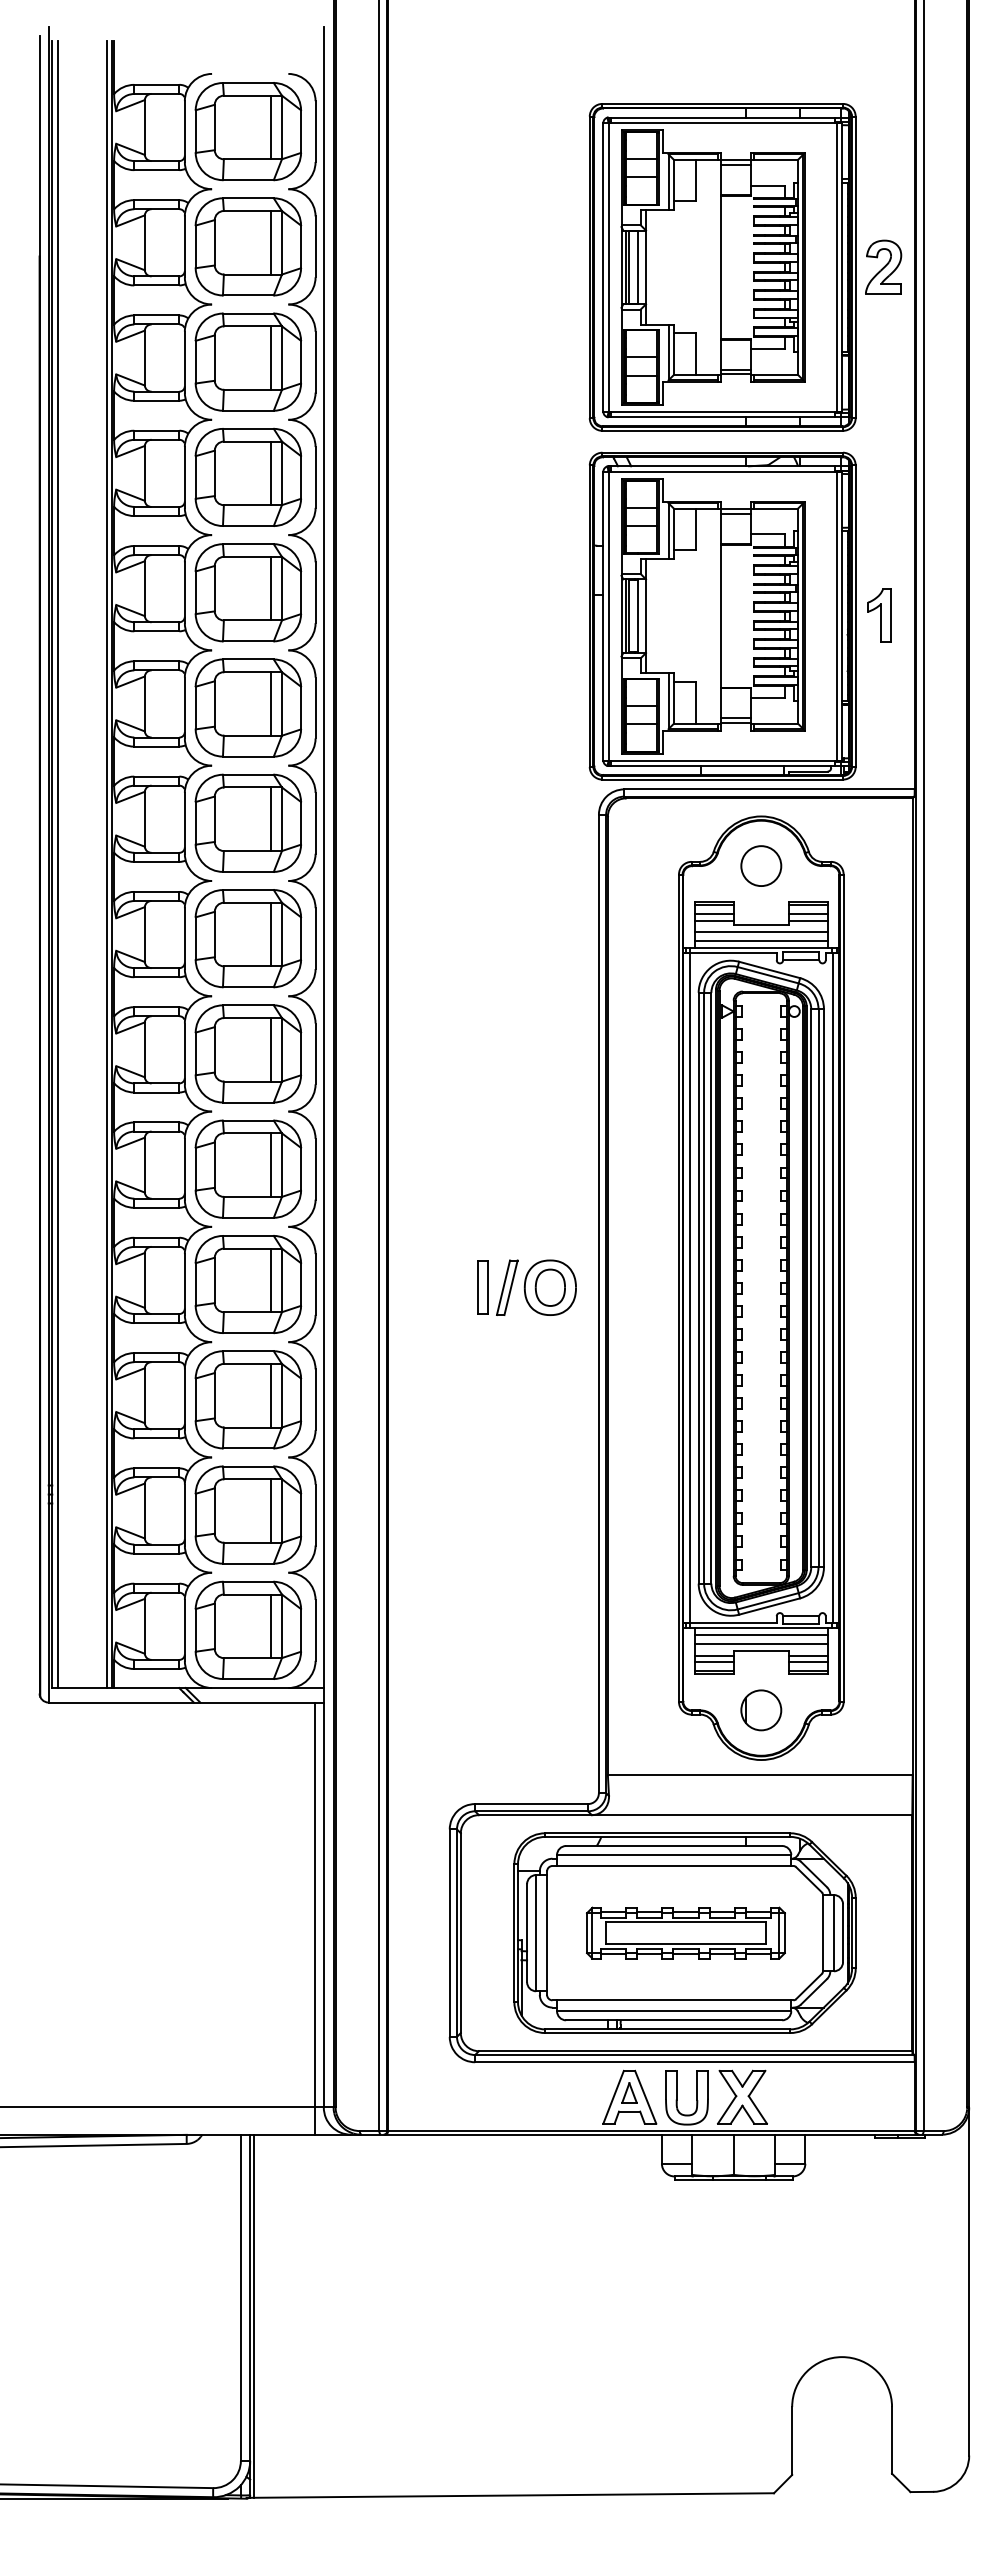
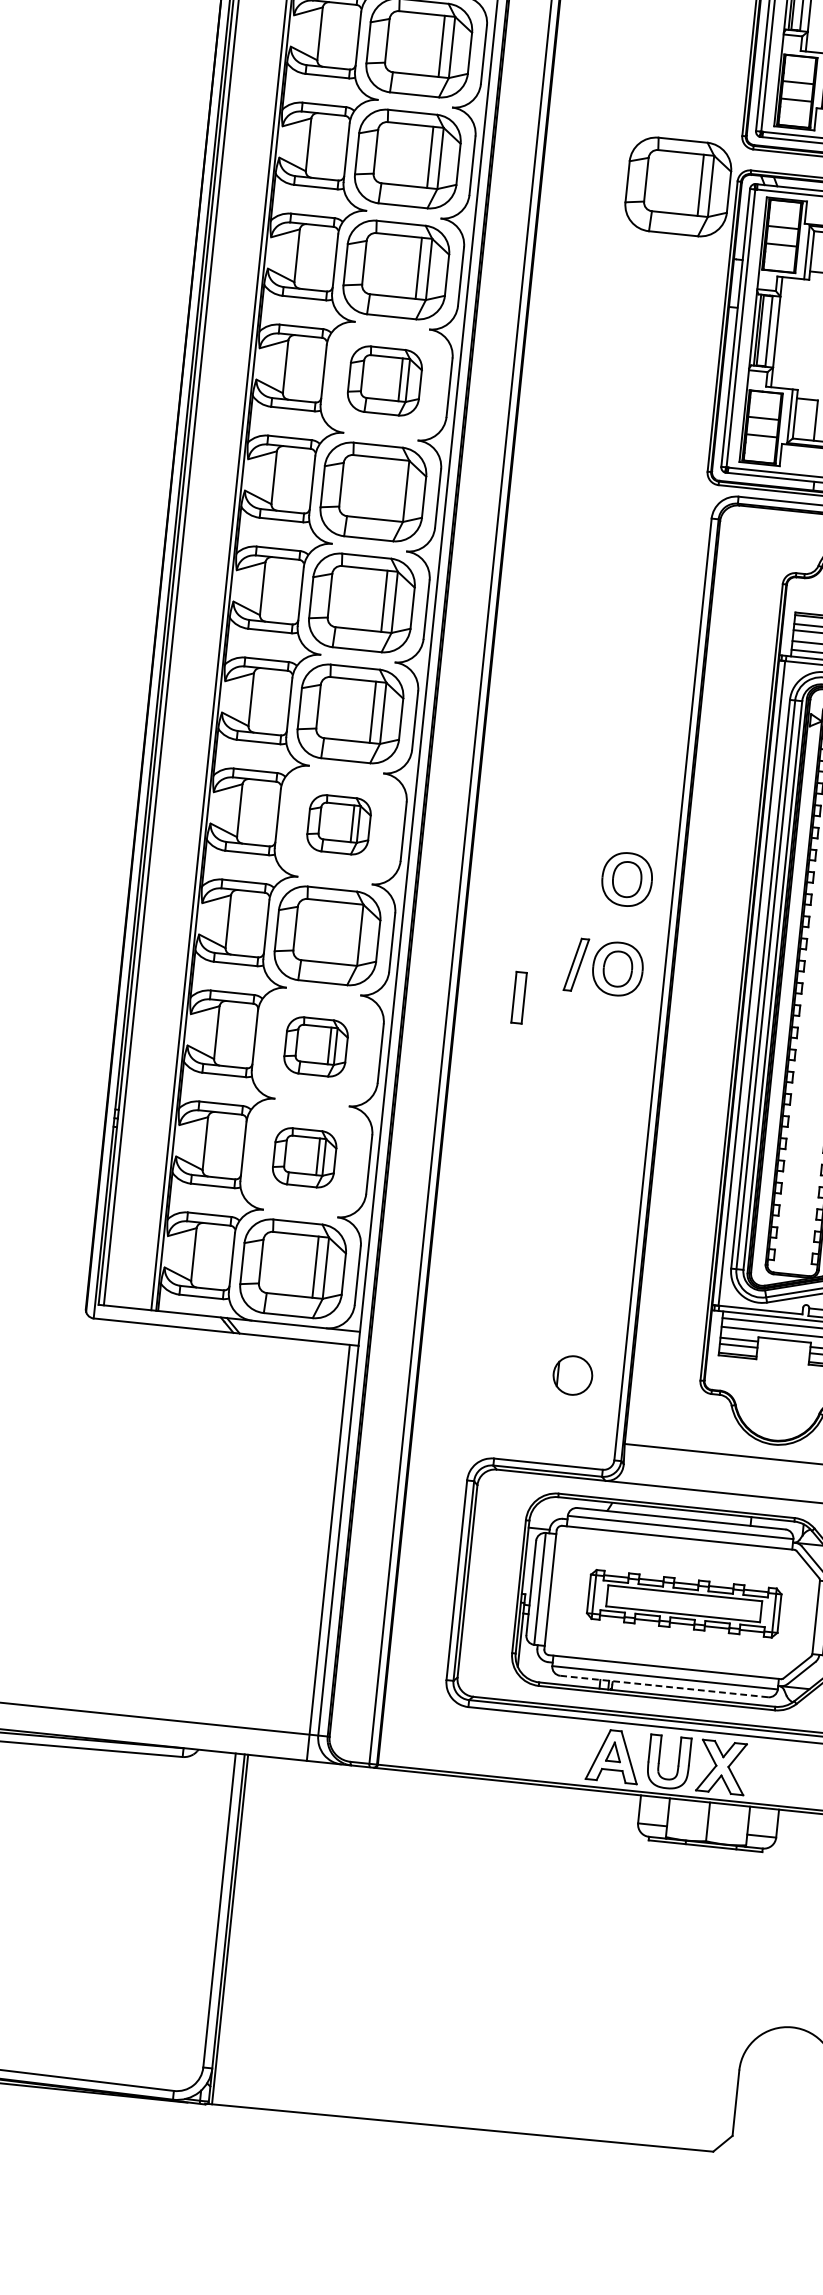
part: (528, 476) -> (677, 185), added
part: (248, 707) -> (385, 380), size x0.7
line: (271, 819) -> (396, 490), removed
part: (248, 1168) -> (339, 824), size x0.6
part: (549, 1194) -> (626, 879), added
line: (271, 1280) -> (350, 934), removed
part: (482, 1287) -> (518, 997), moved
part: (248, 1399) -> (316, 1046), size x0.6
part: (248, 1514) -> (304, 1157), size x0.6
part: (761, 1710) -> (573, 1375), moved
line: (673, 2020) -> (663, 1686), solid -> dashed

